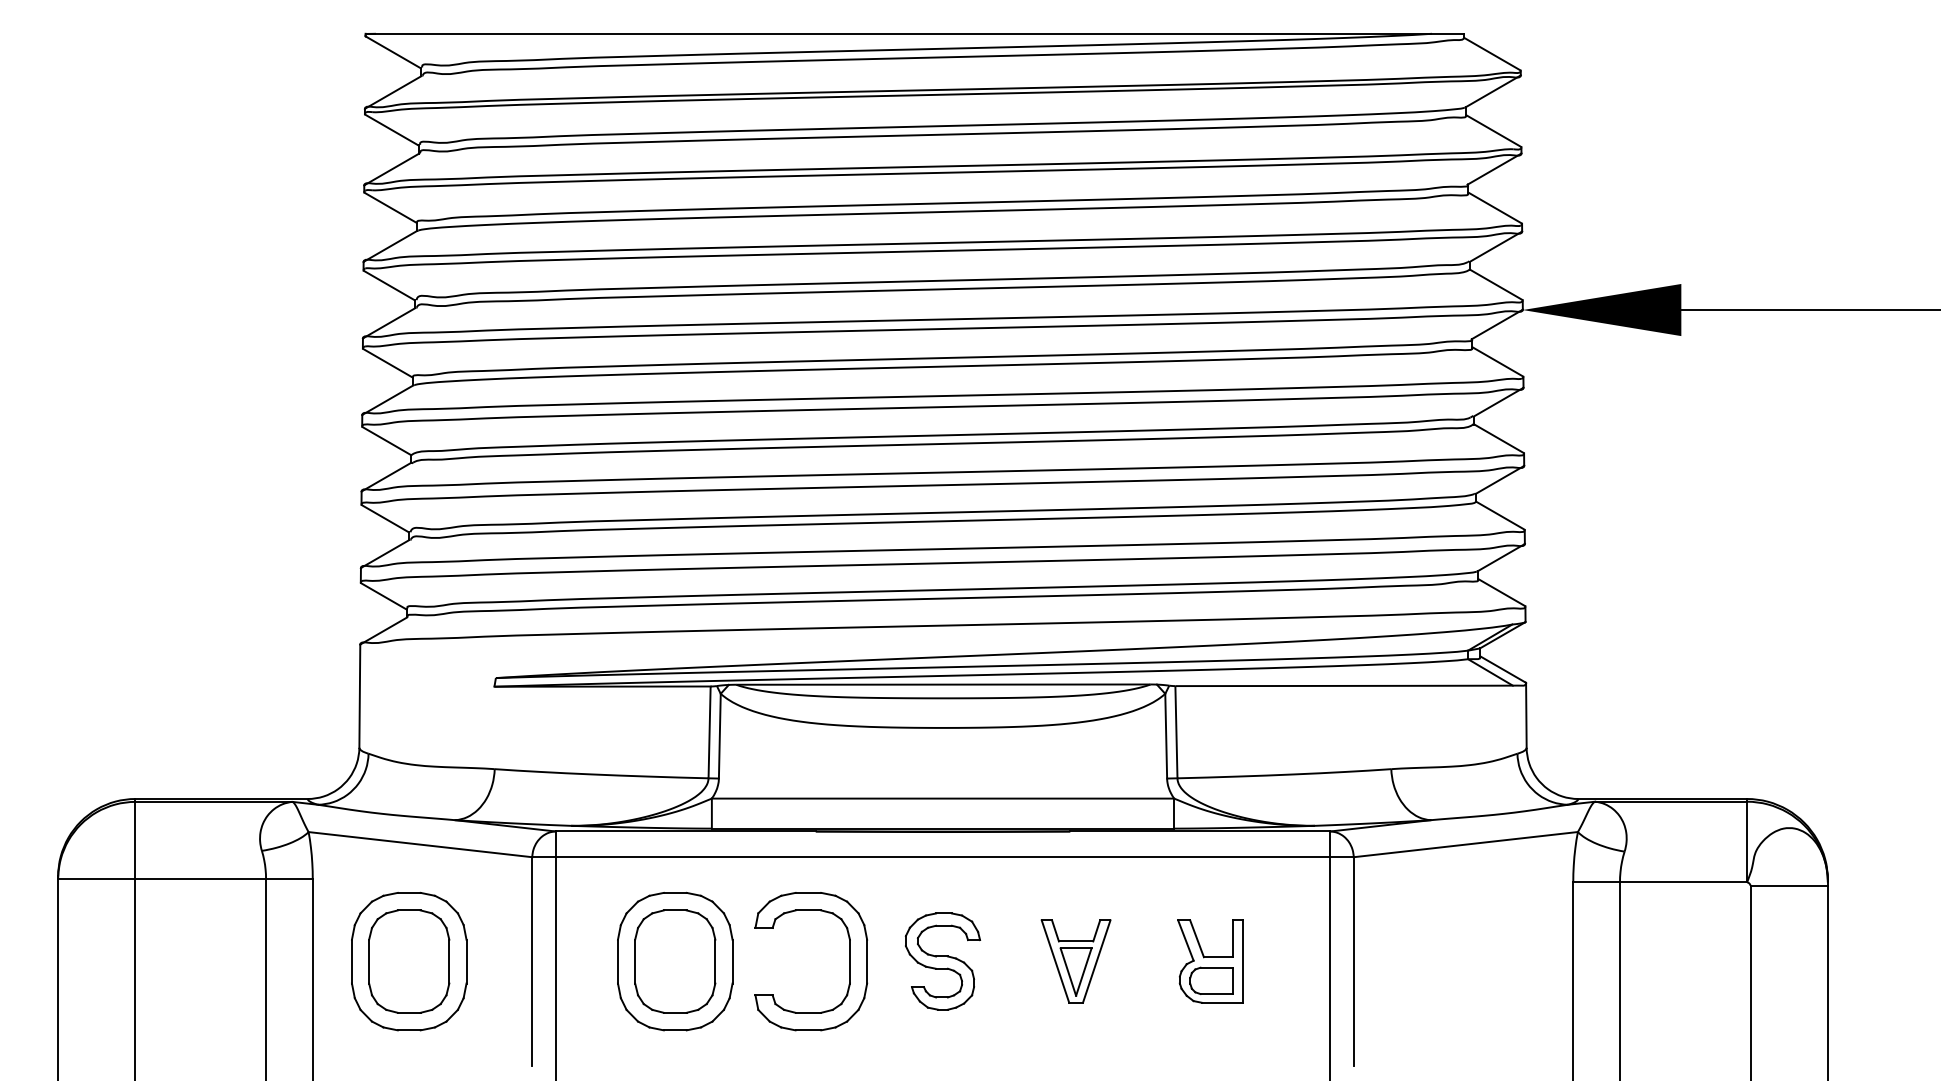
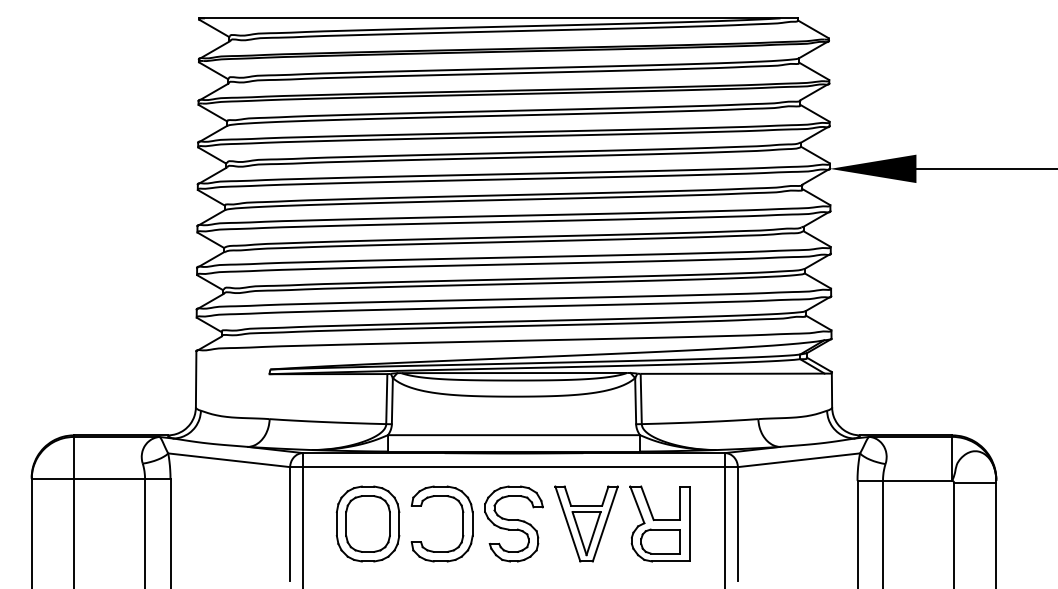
part: (408, 960) -> (222, 523), removed
part: (942, 960) -> (513, 523), size x1.43
part: (1075, 960) -> (586, 523), size x1.67
part: (1209, 960) -> (659, 523), size x1.67

